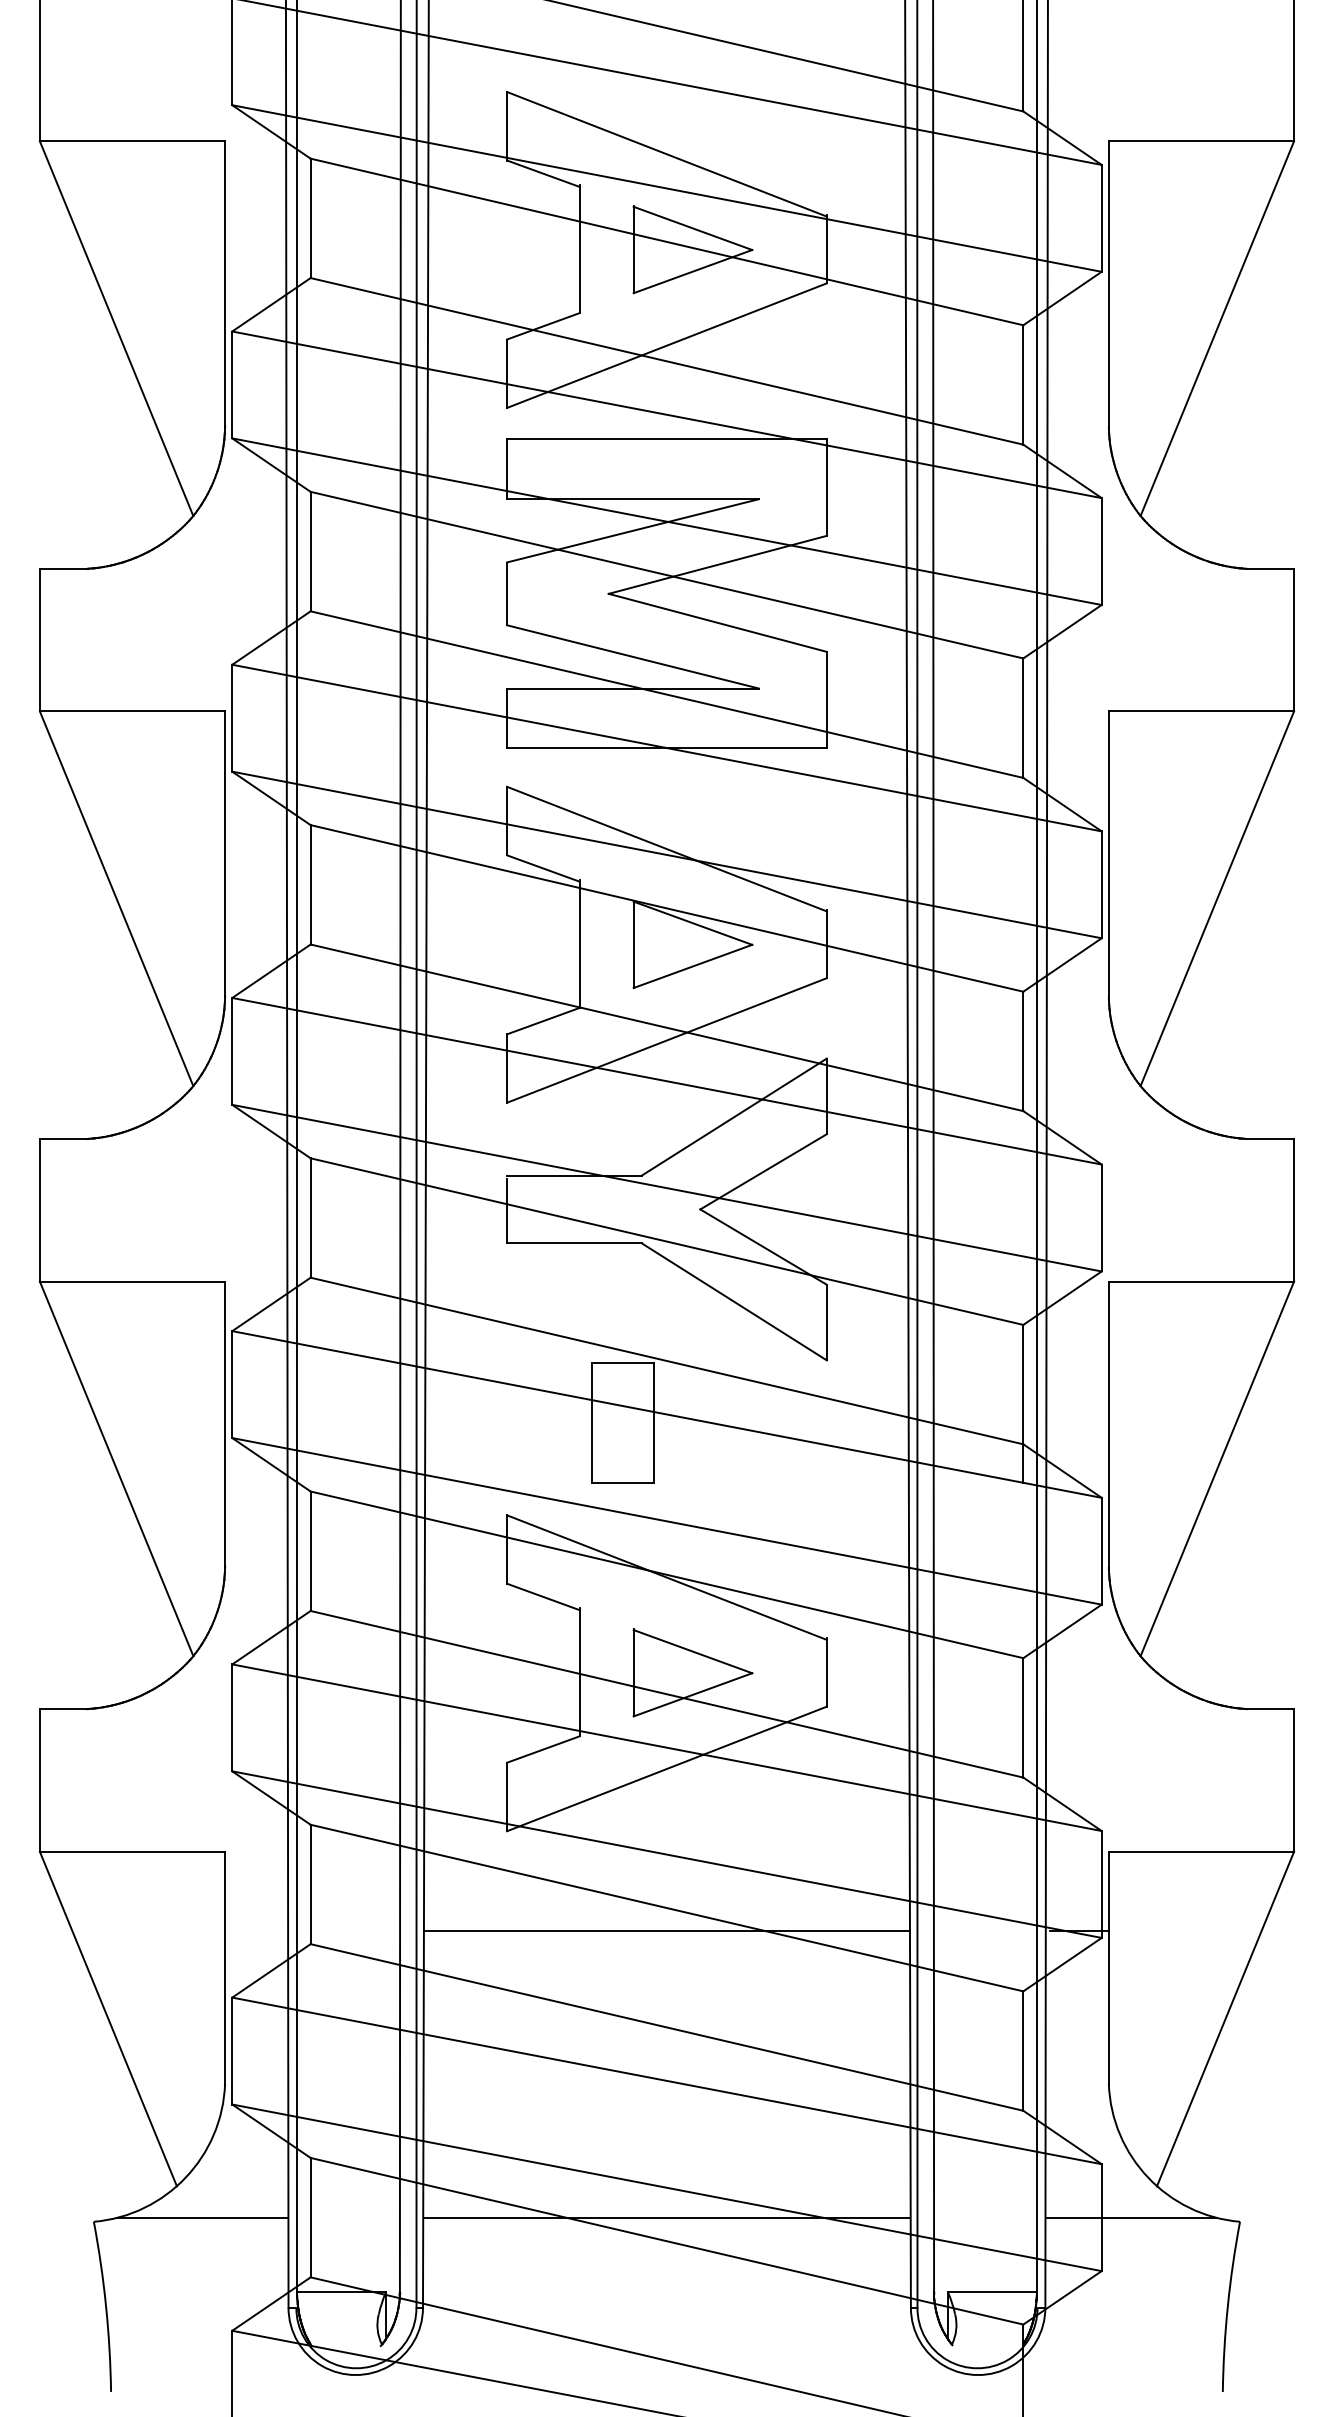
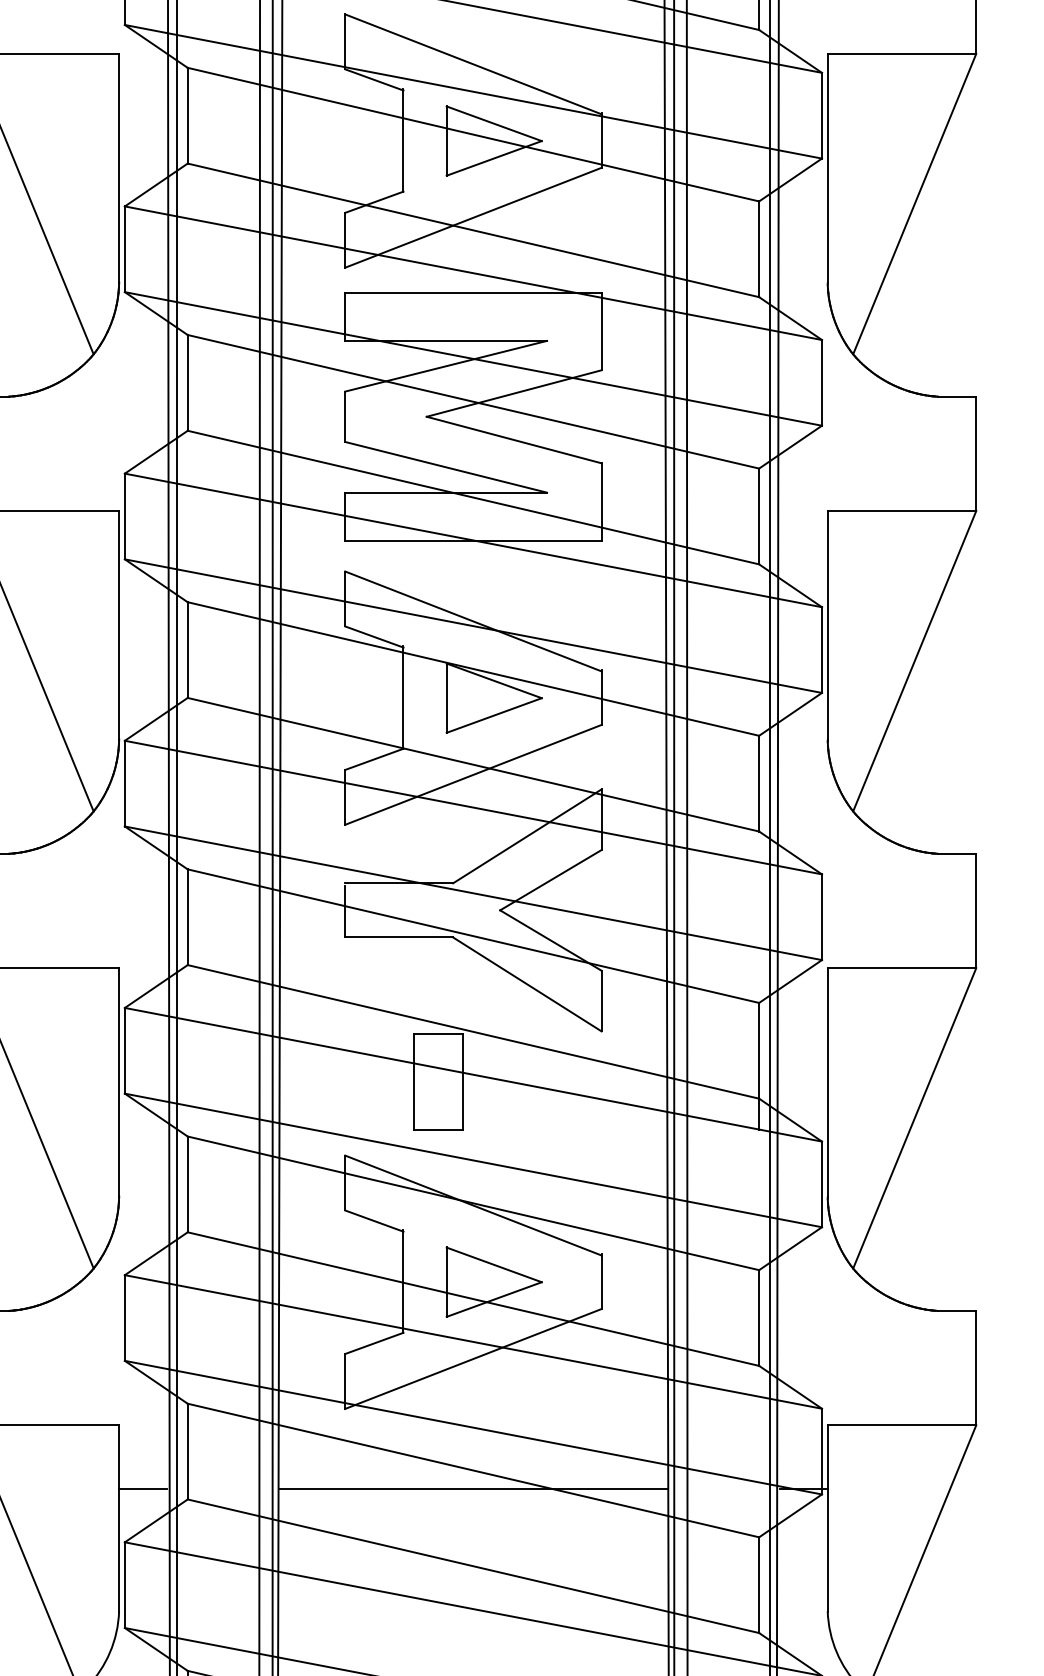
line: (254, 1930) -> (142, 1488), added

